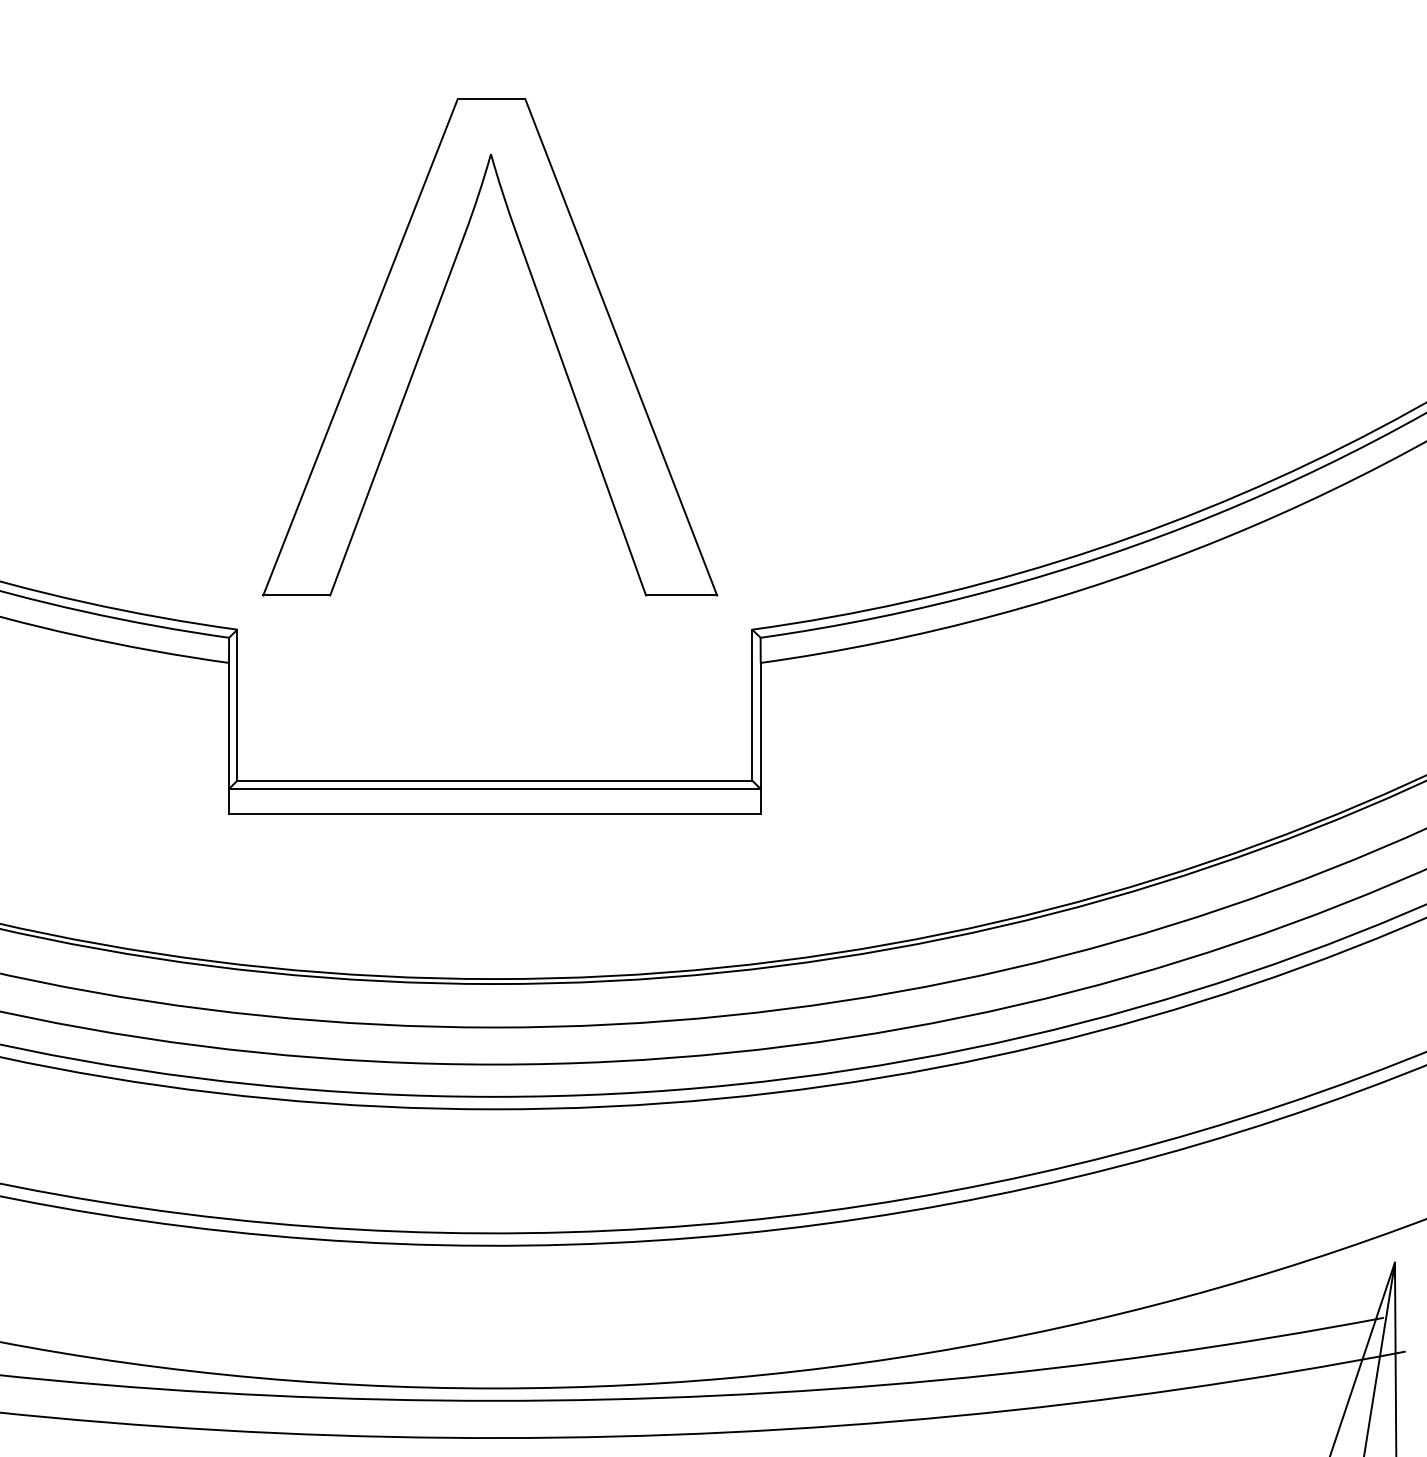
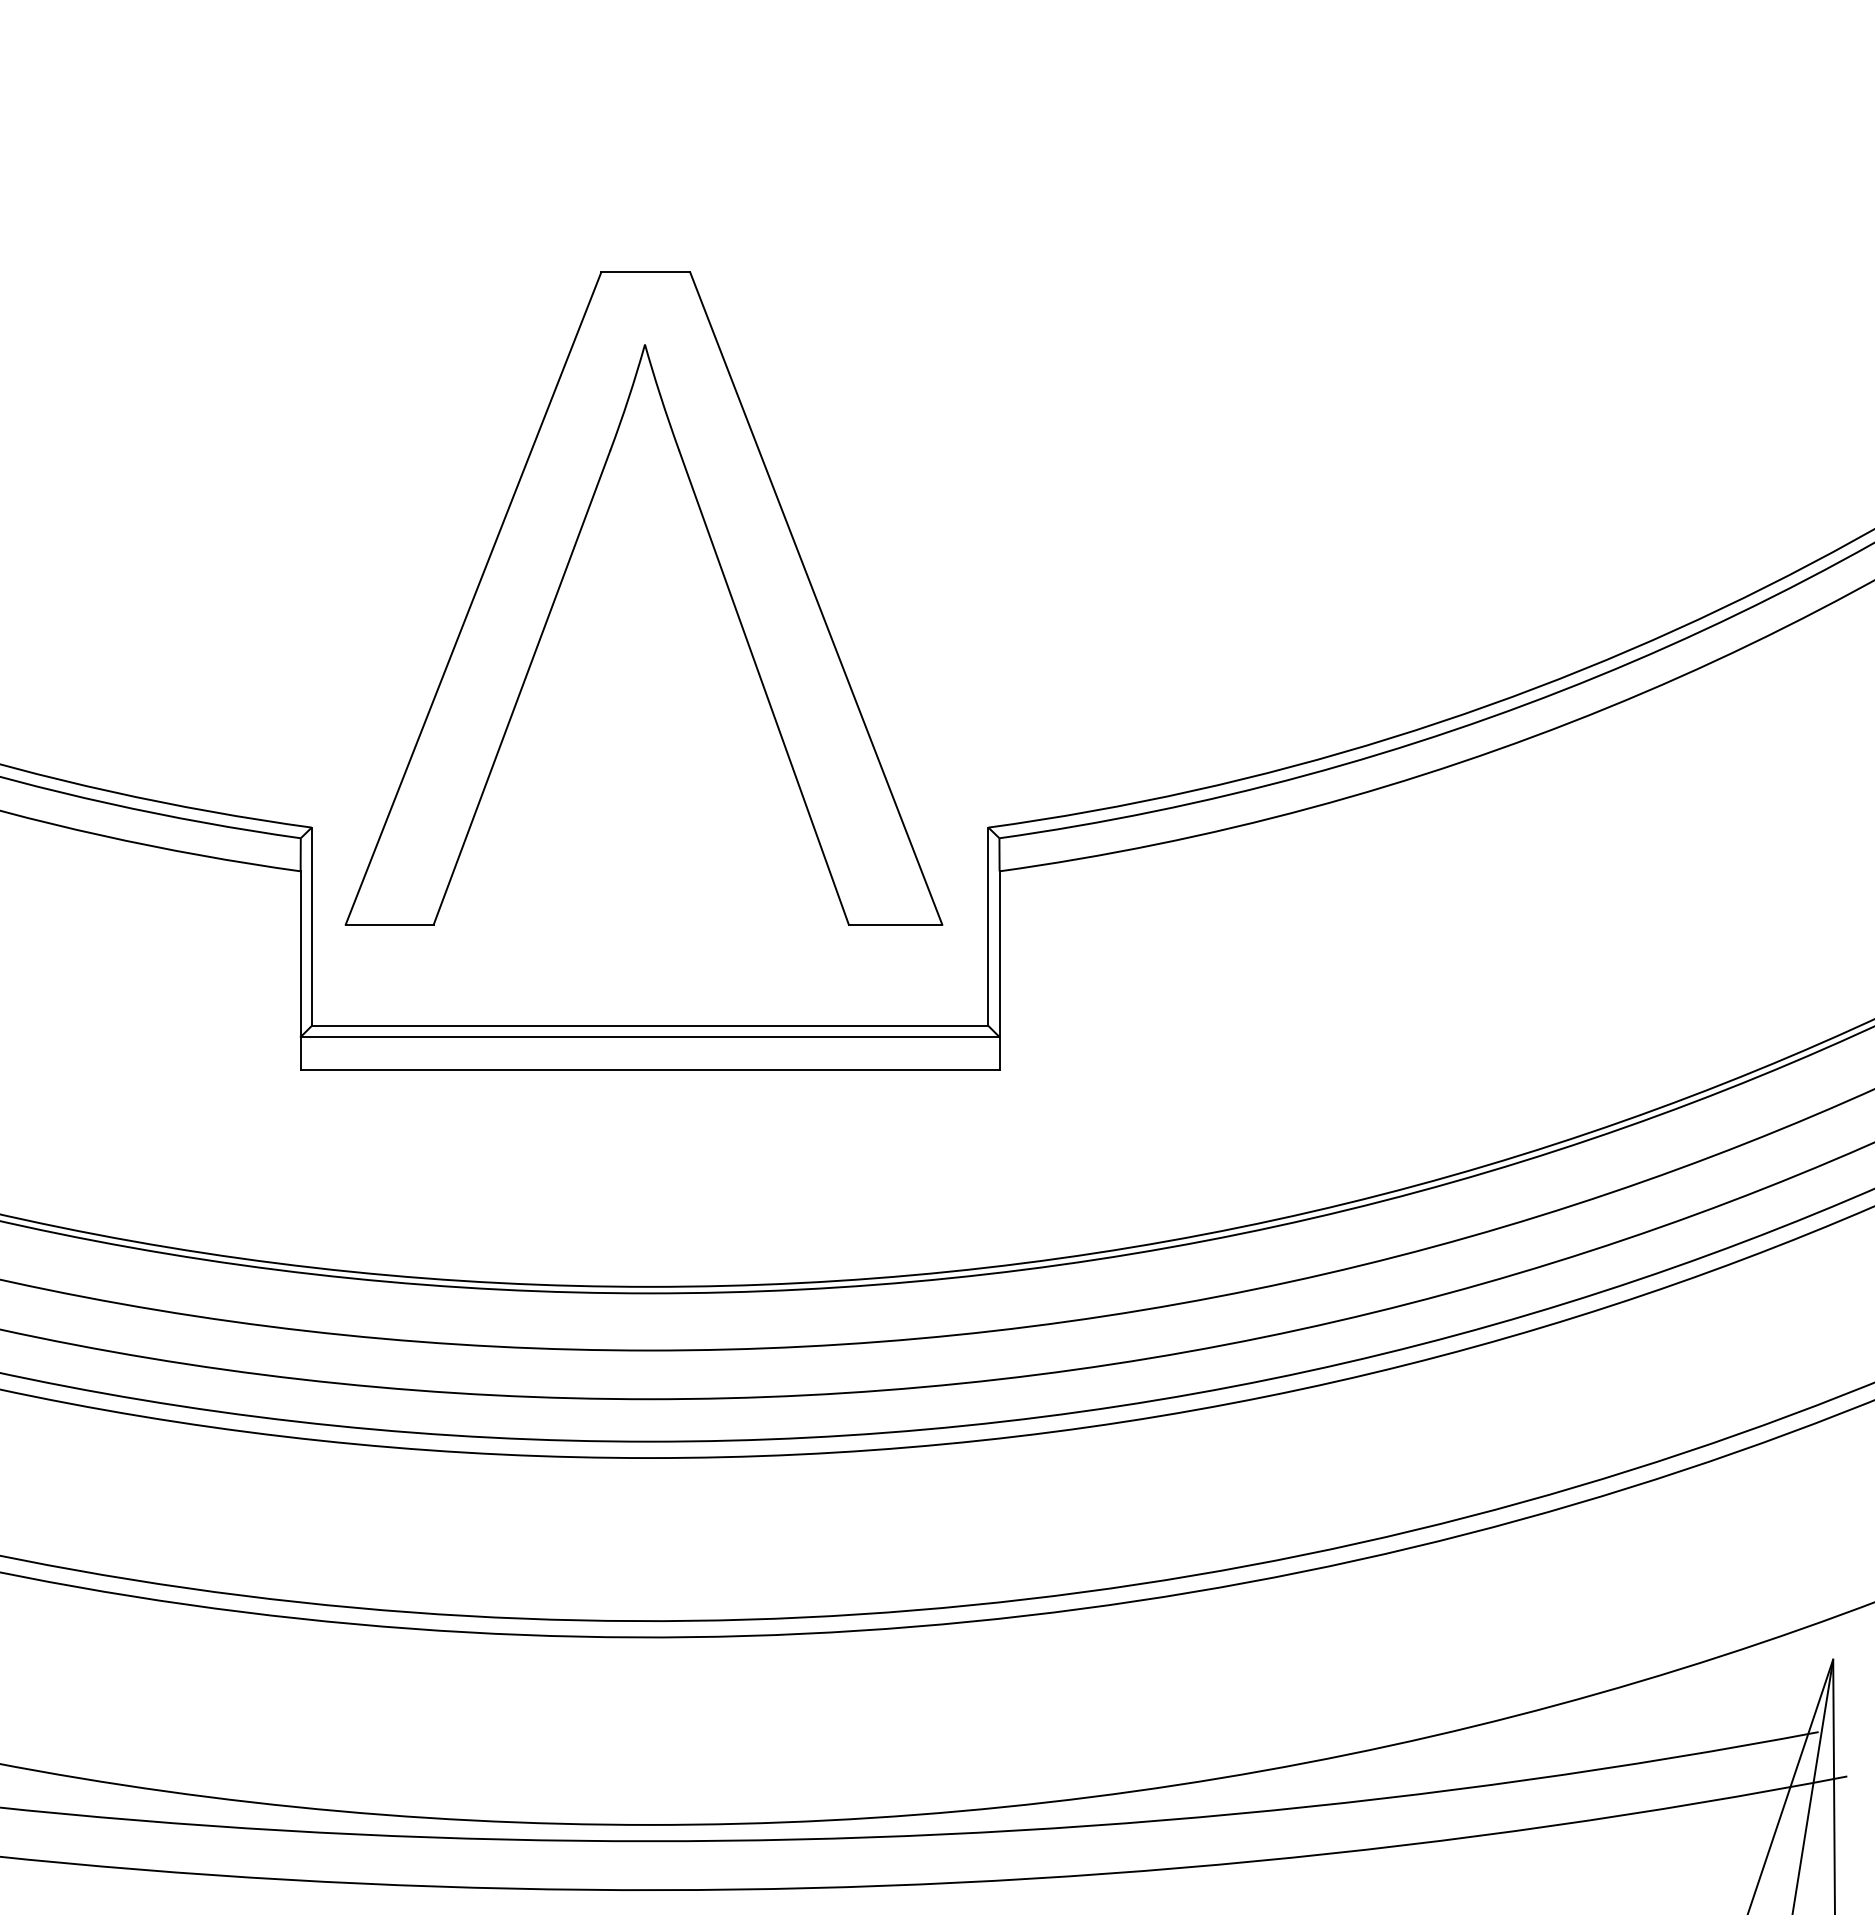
part: (432, 322) -> (568, 566), moved

